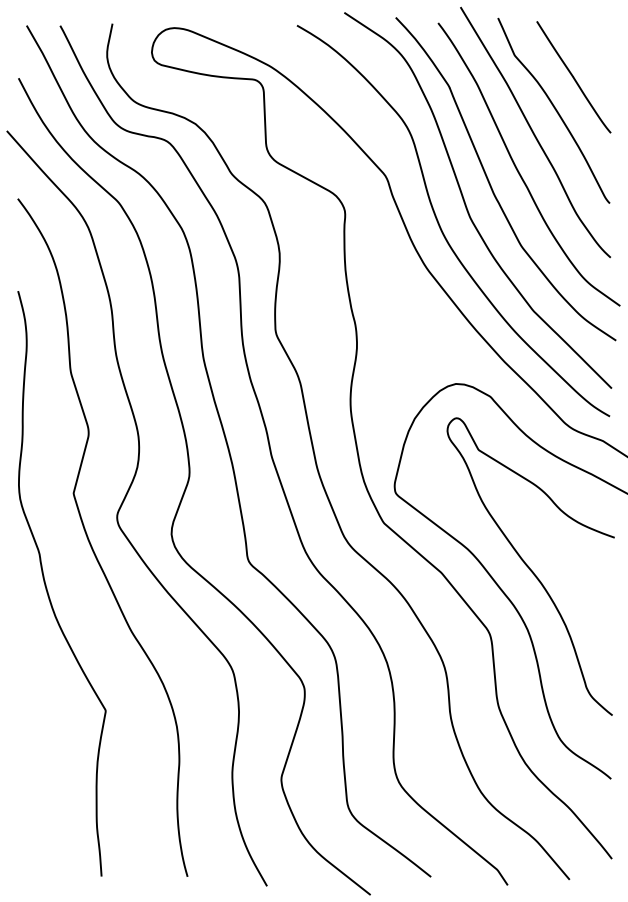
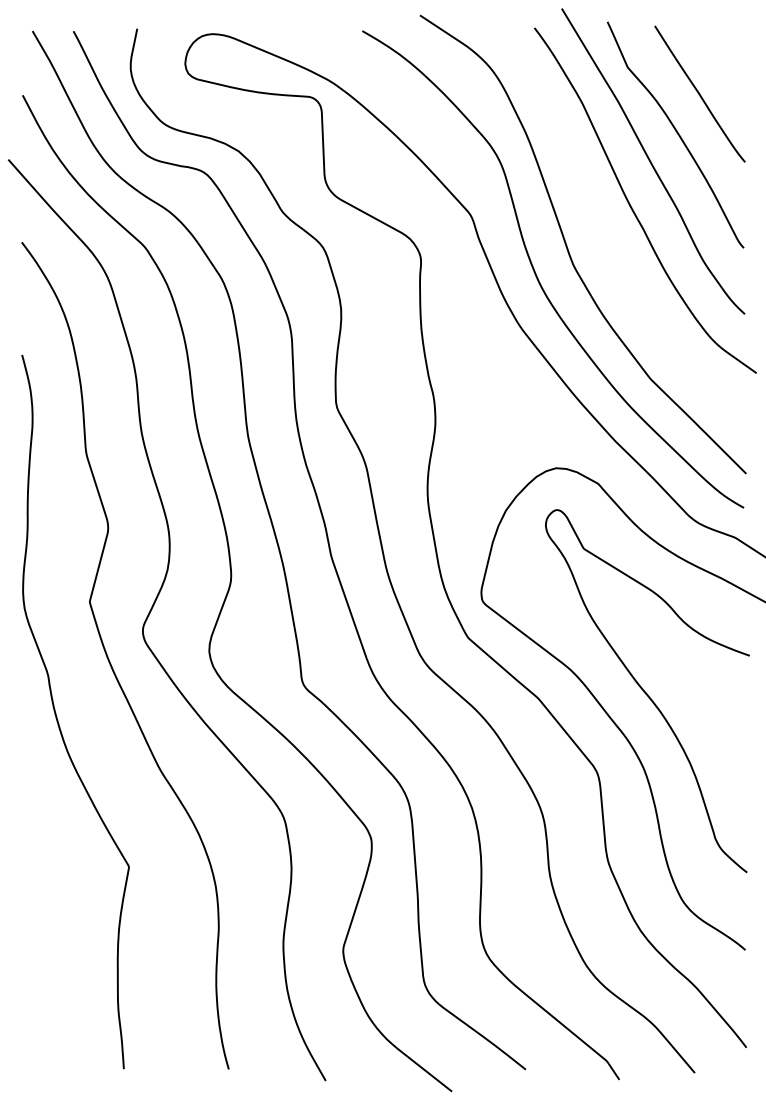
curve: (491, 185) -> (599, 226), removed

